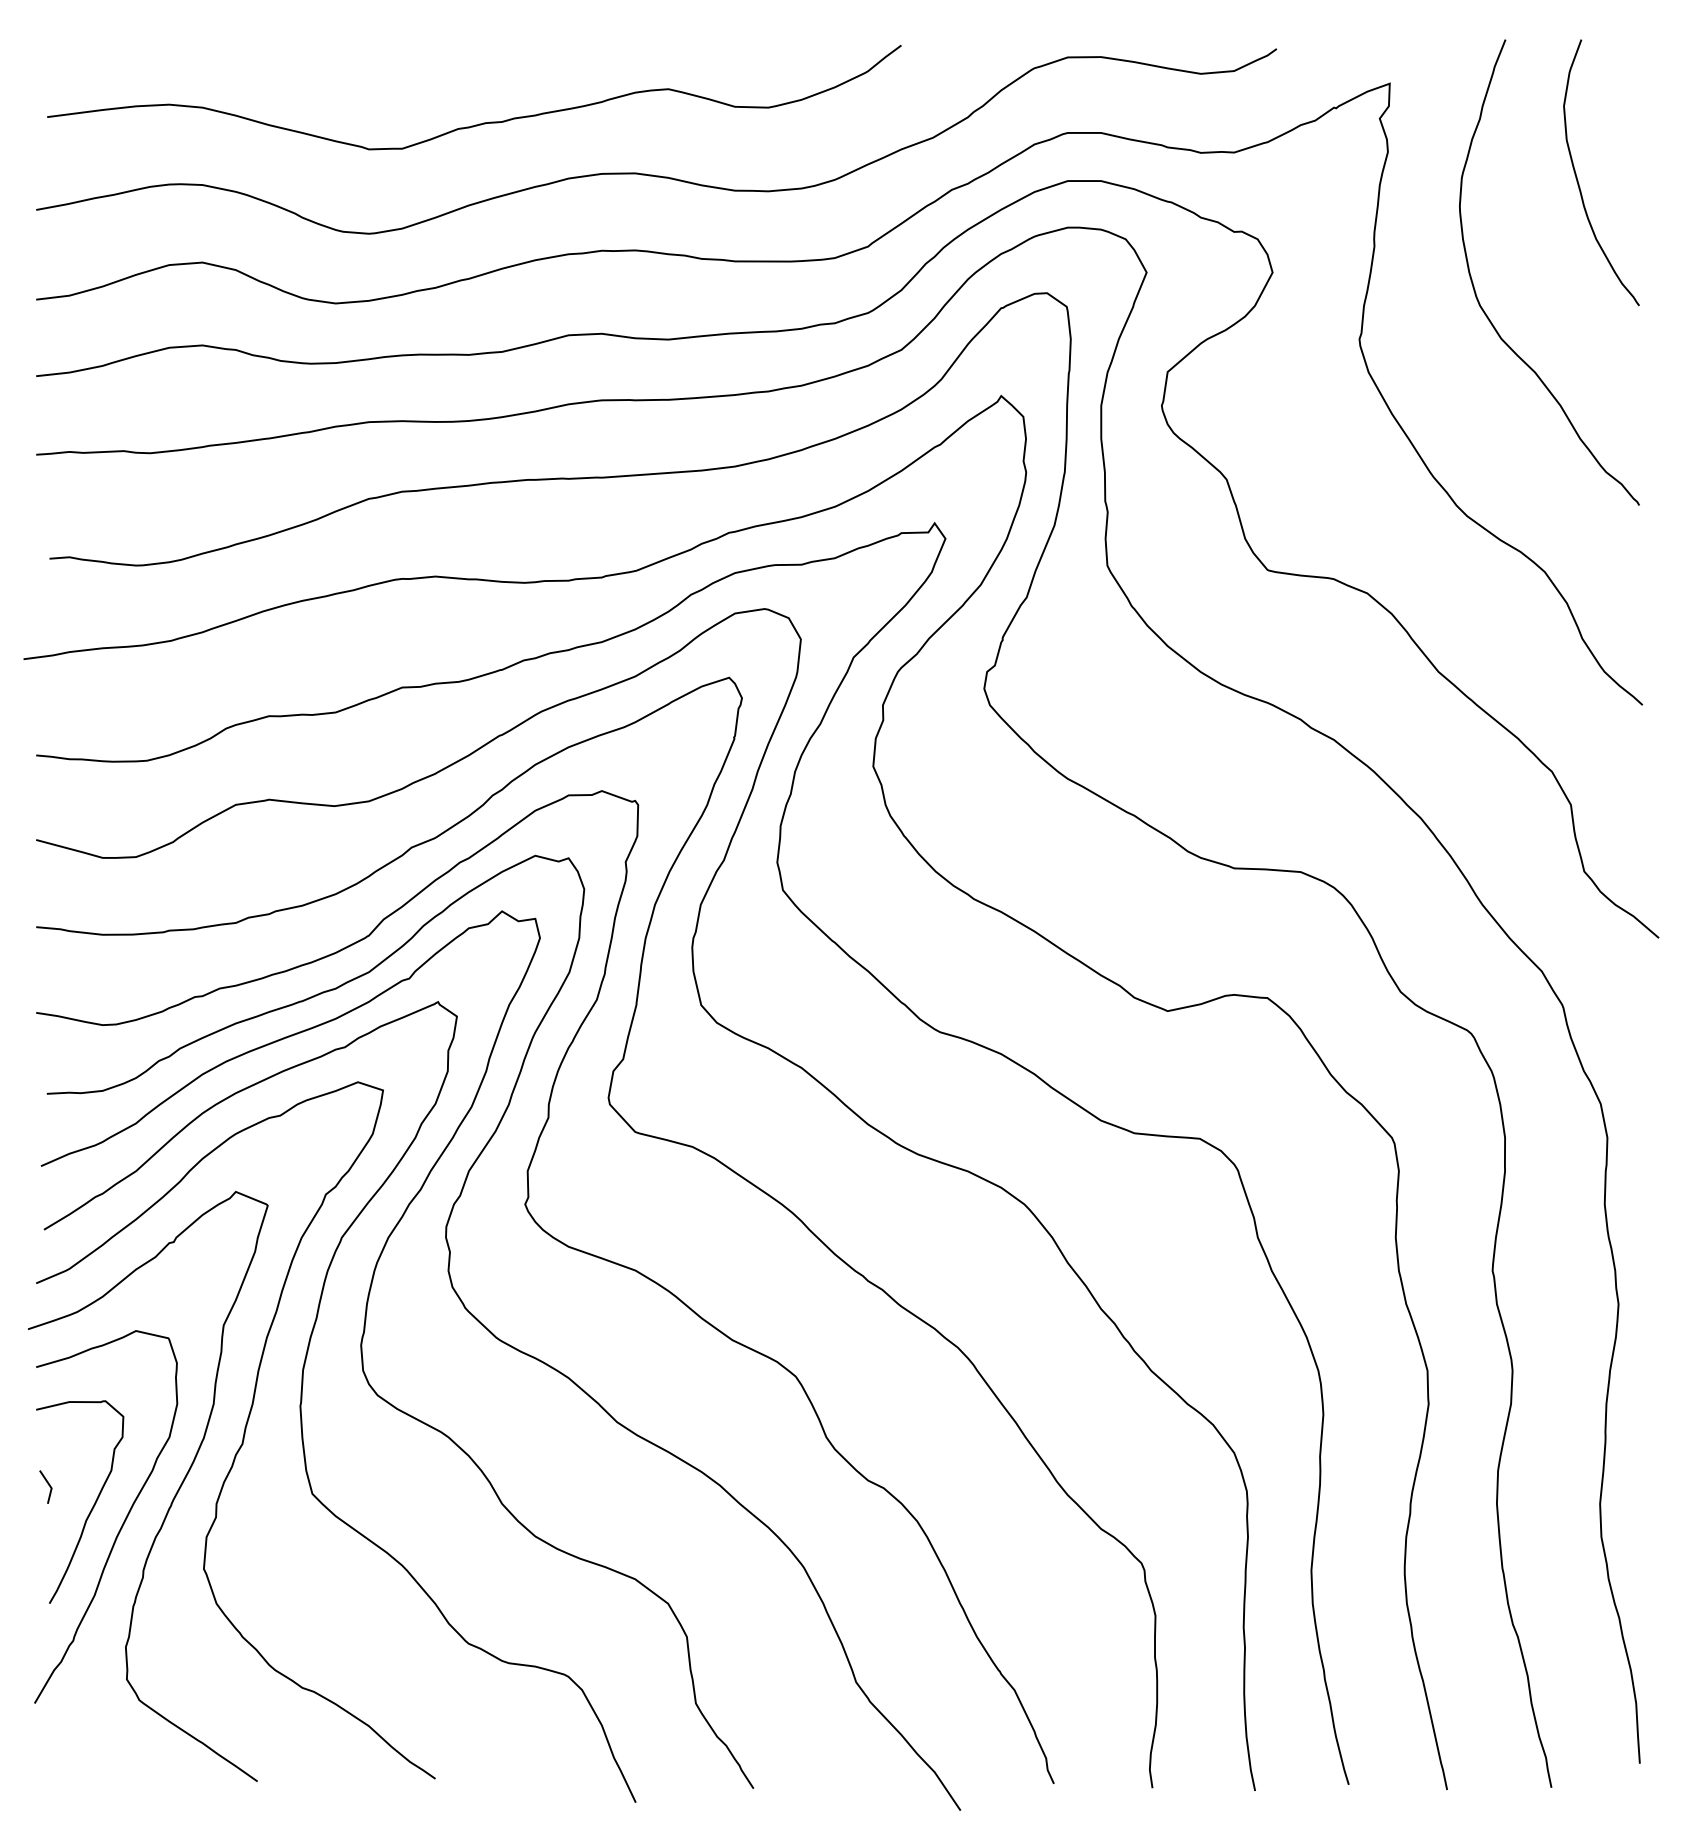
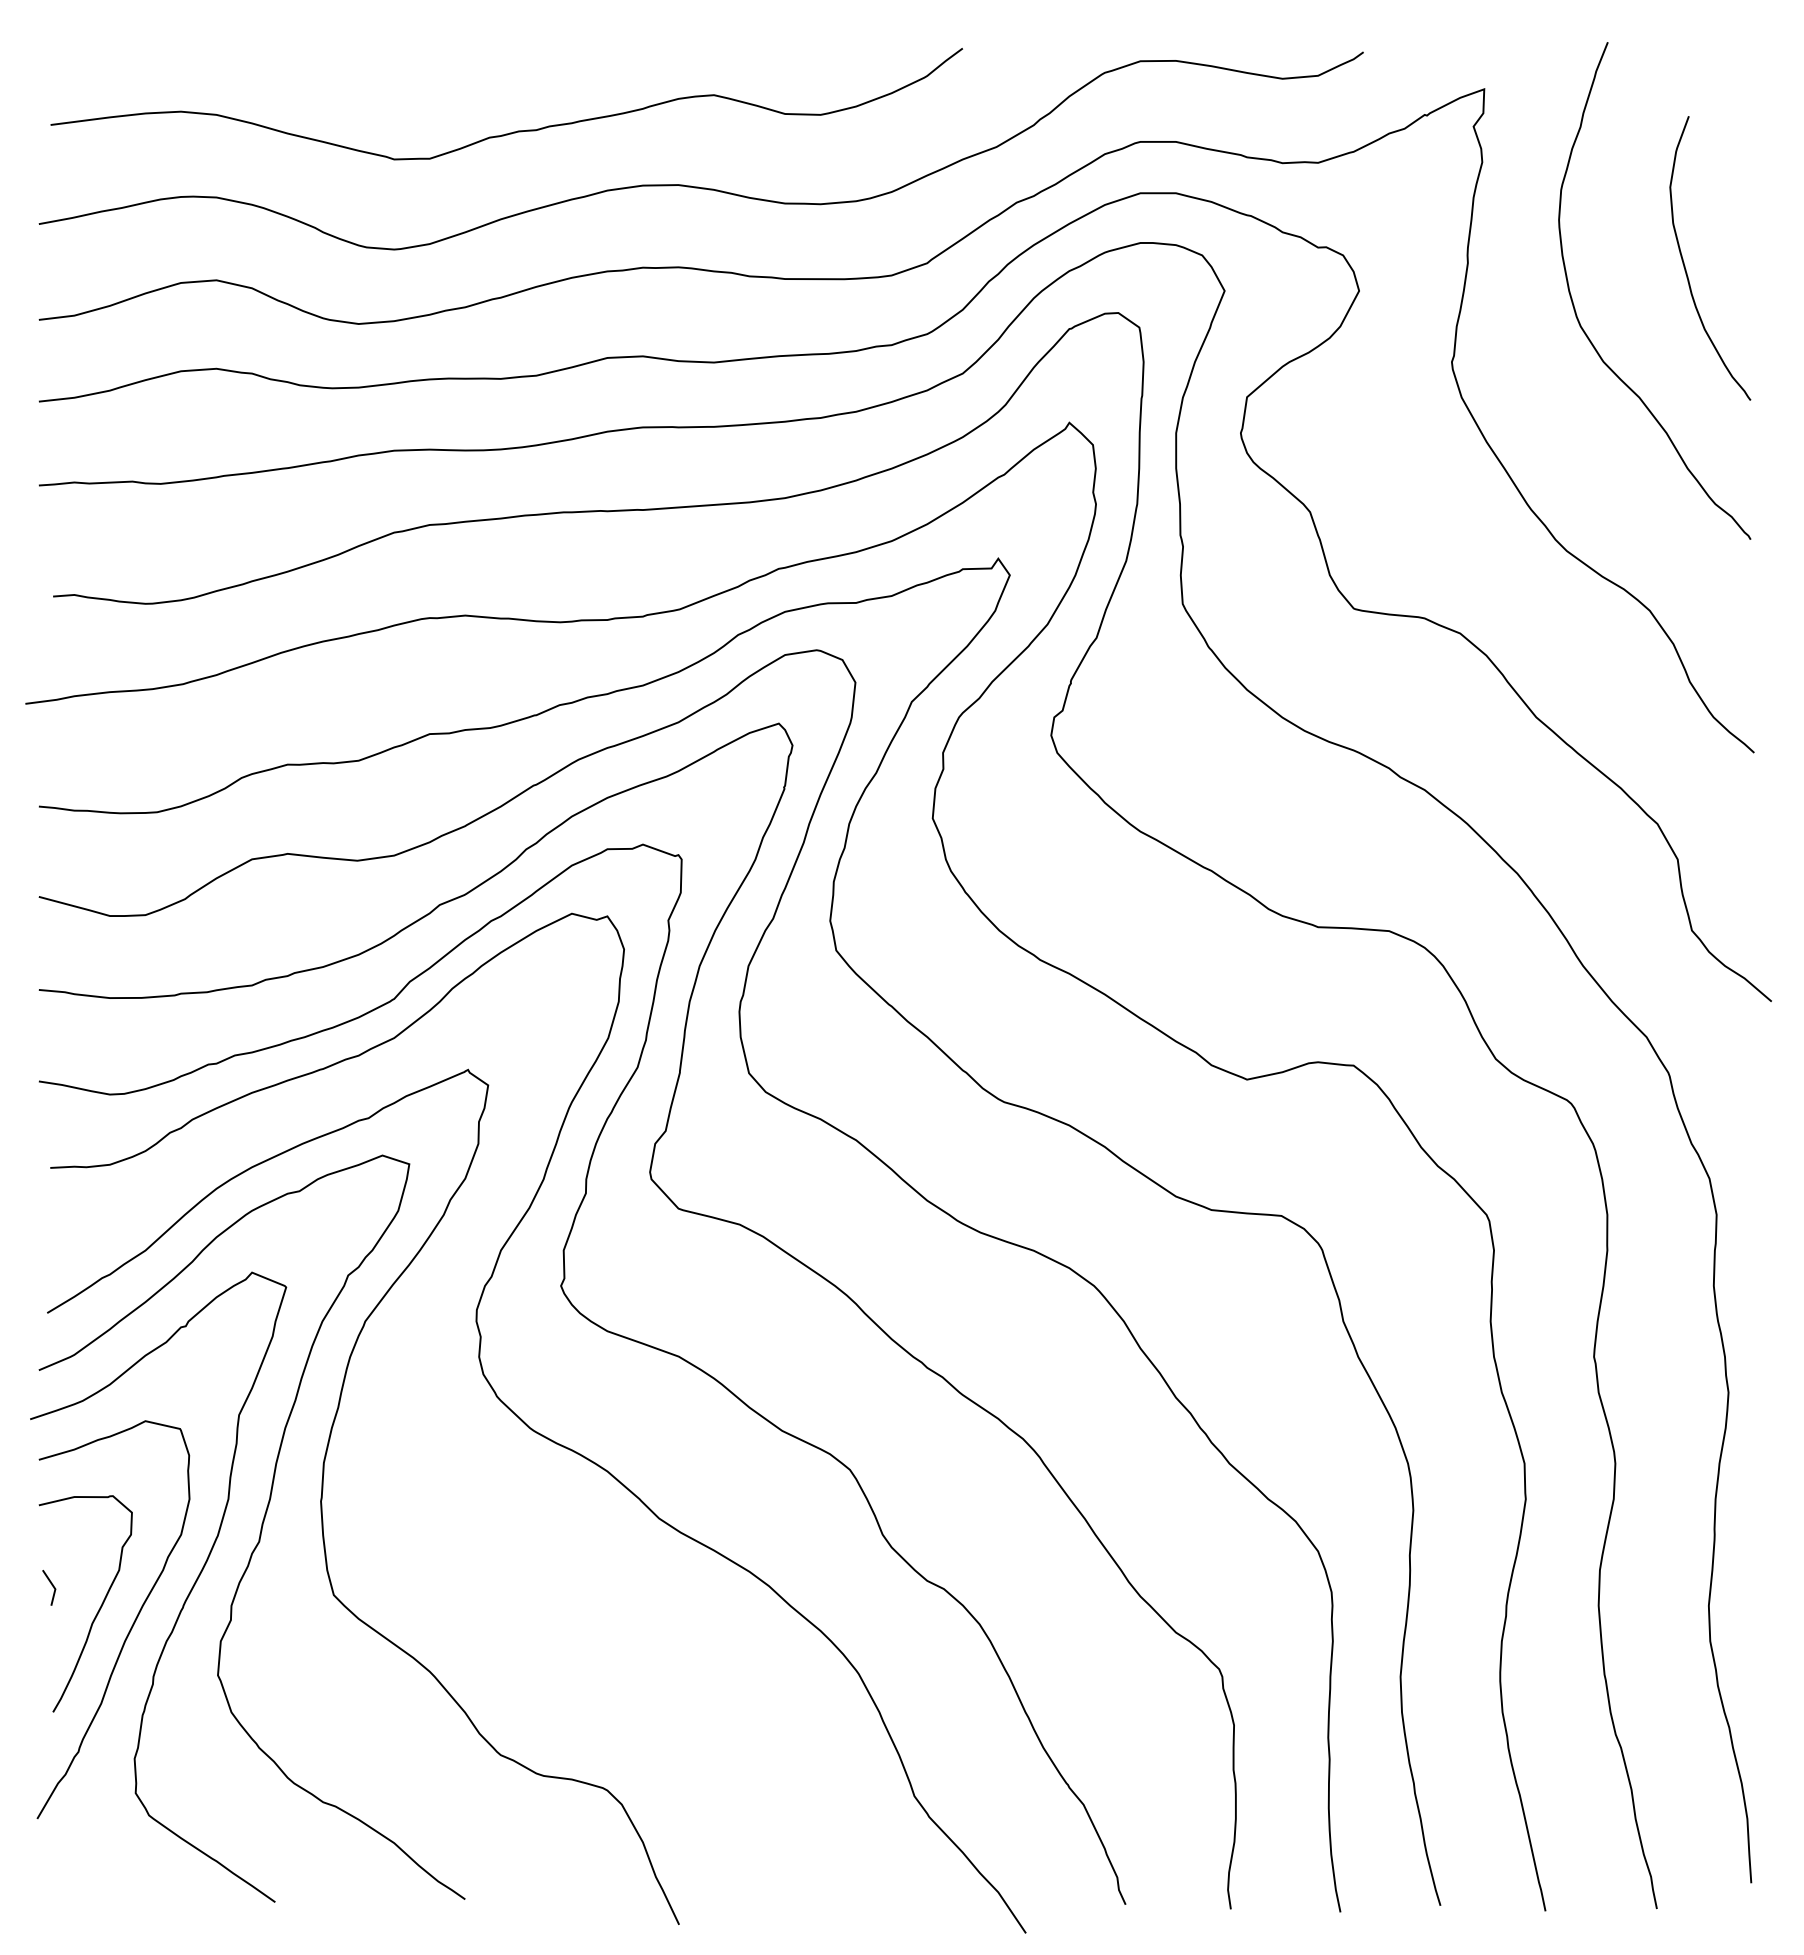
curve: (1578, 179) -> (1685, 265), moved
curve: (362, 1350) -> (387, 1441), removed

